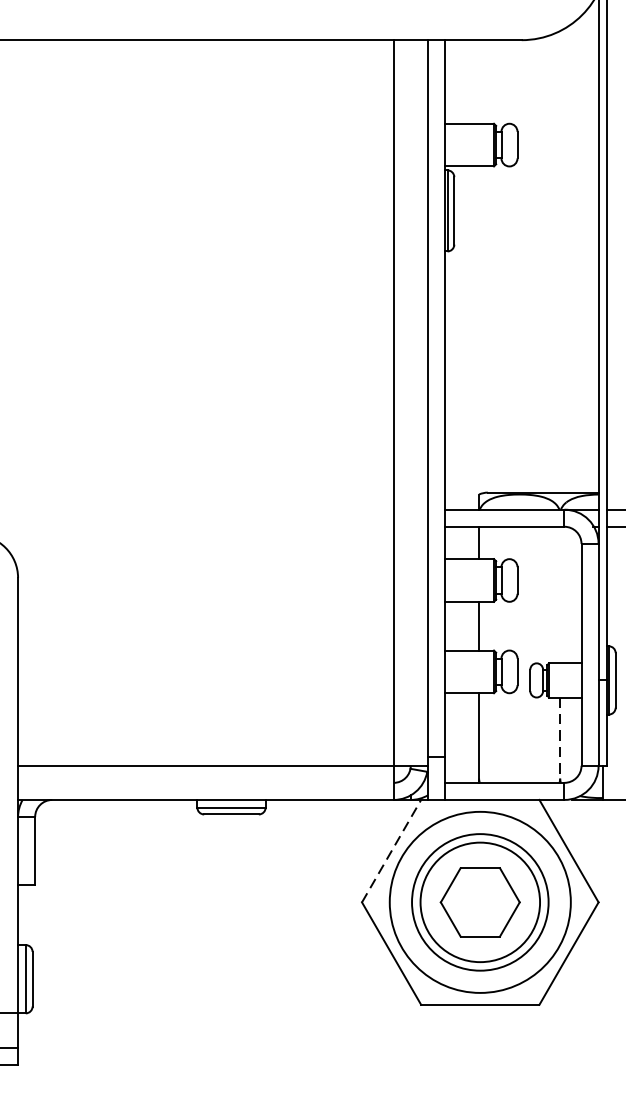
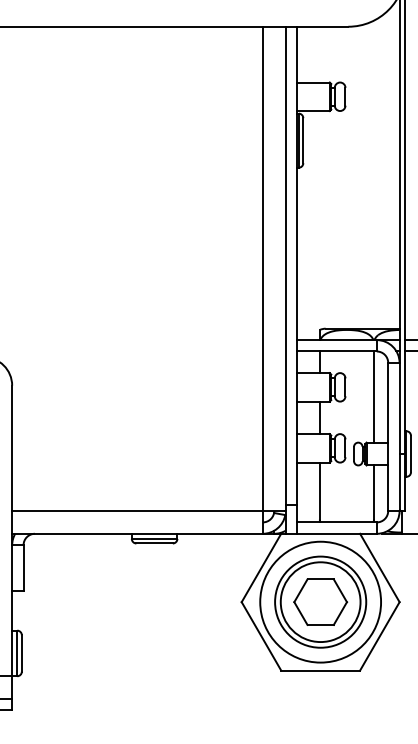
line: (559, 594) -> (373, 396), added
line: (559, 738) -> (373, 492), dashed -> solid
line: (391, 850) -> (261, 567), dashed -> solid

